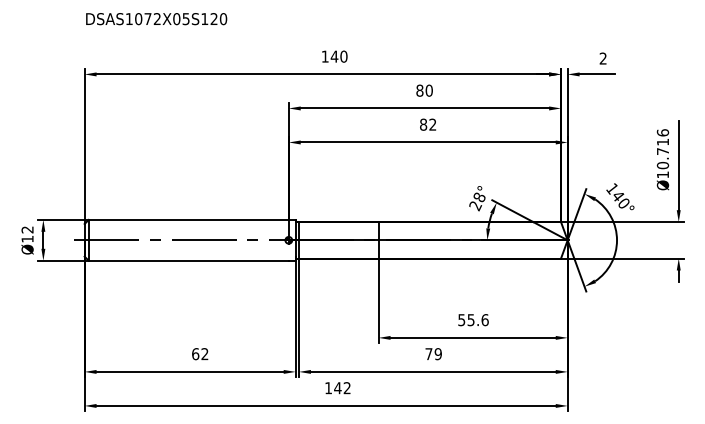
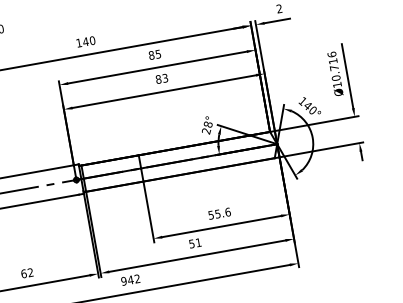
text: (428, 90) -> (157, 54), 80 -> 85
text: (432, 124) -> (165, 78), 82 -> 83
text: (433, 354) -> (195, 243), 79 -> 51
text: (328, 388) -> (124, 281), 142 -> 942

